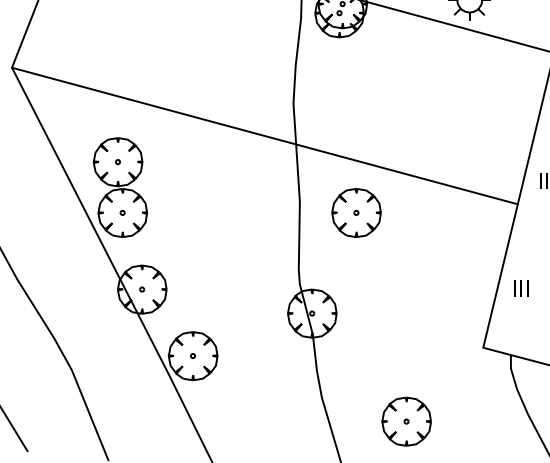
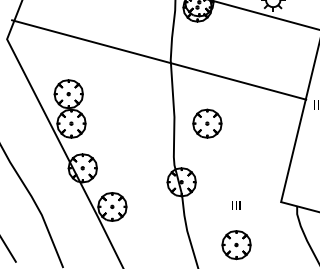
line: (265, 135) -> (159, 59), moved
text: (521, 288) -> (236, 205), moved

